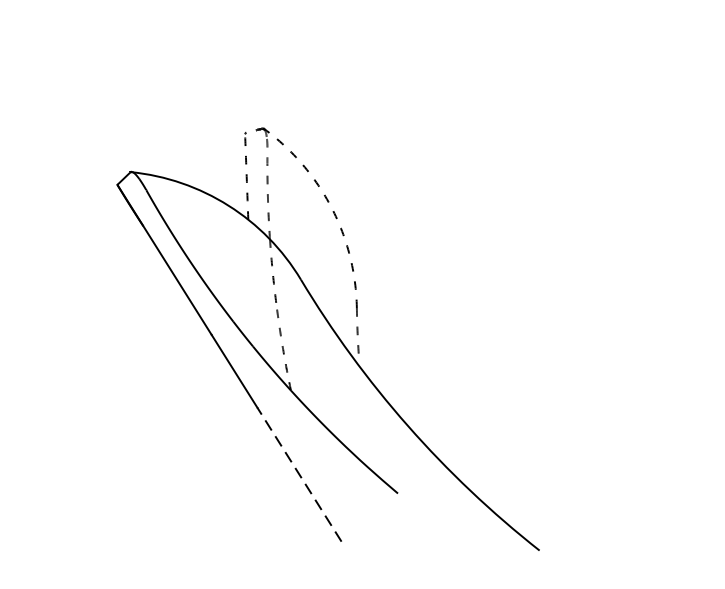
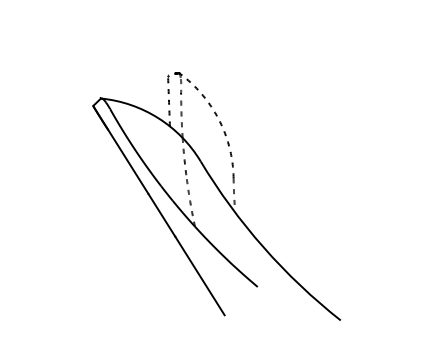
line: (298, 473) -> (199, 275), dashed -> solid

